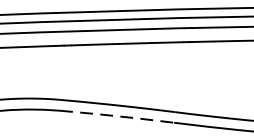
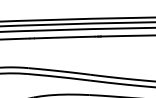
line: (118, 117) -> (59, 77), dashed -> solid

